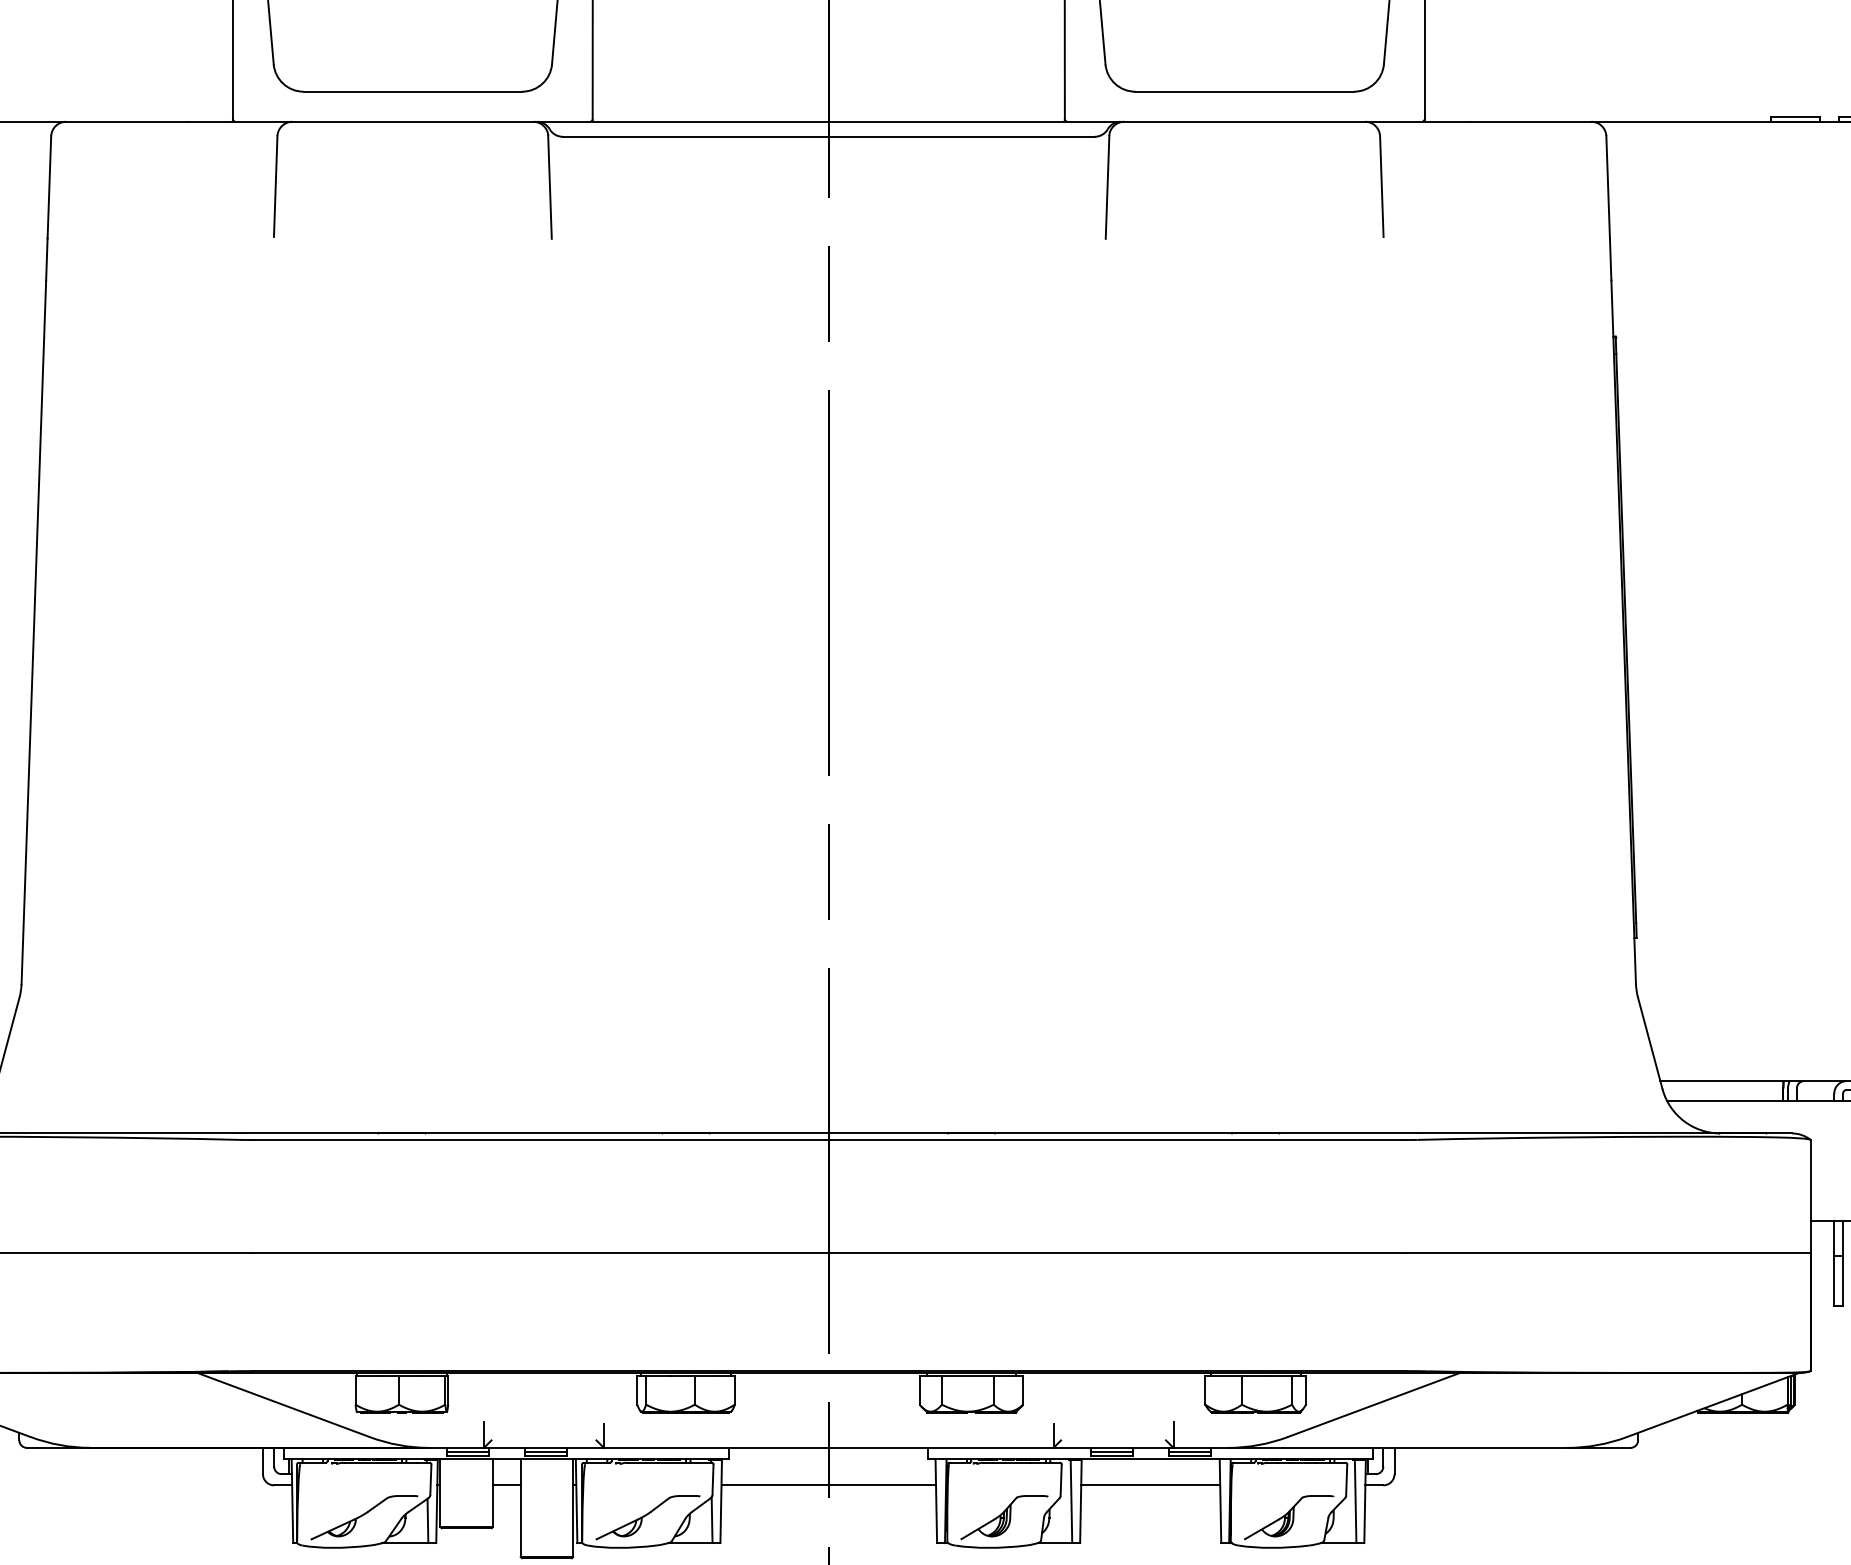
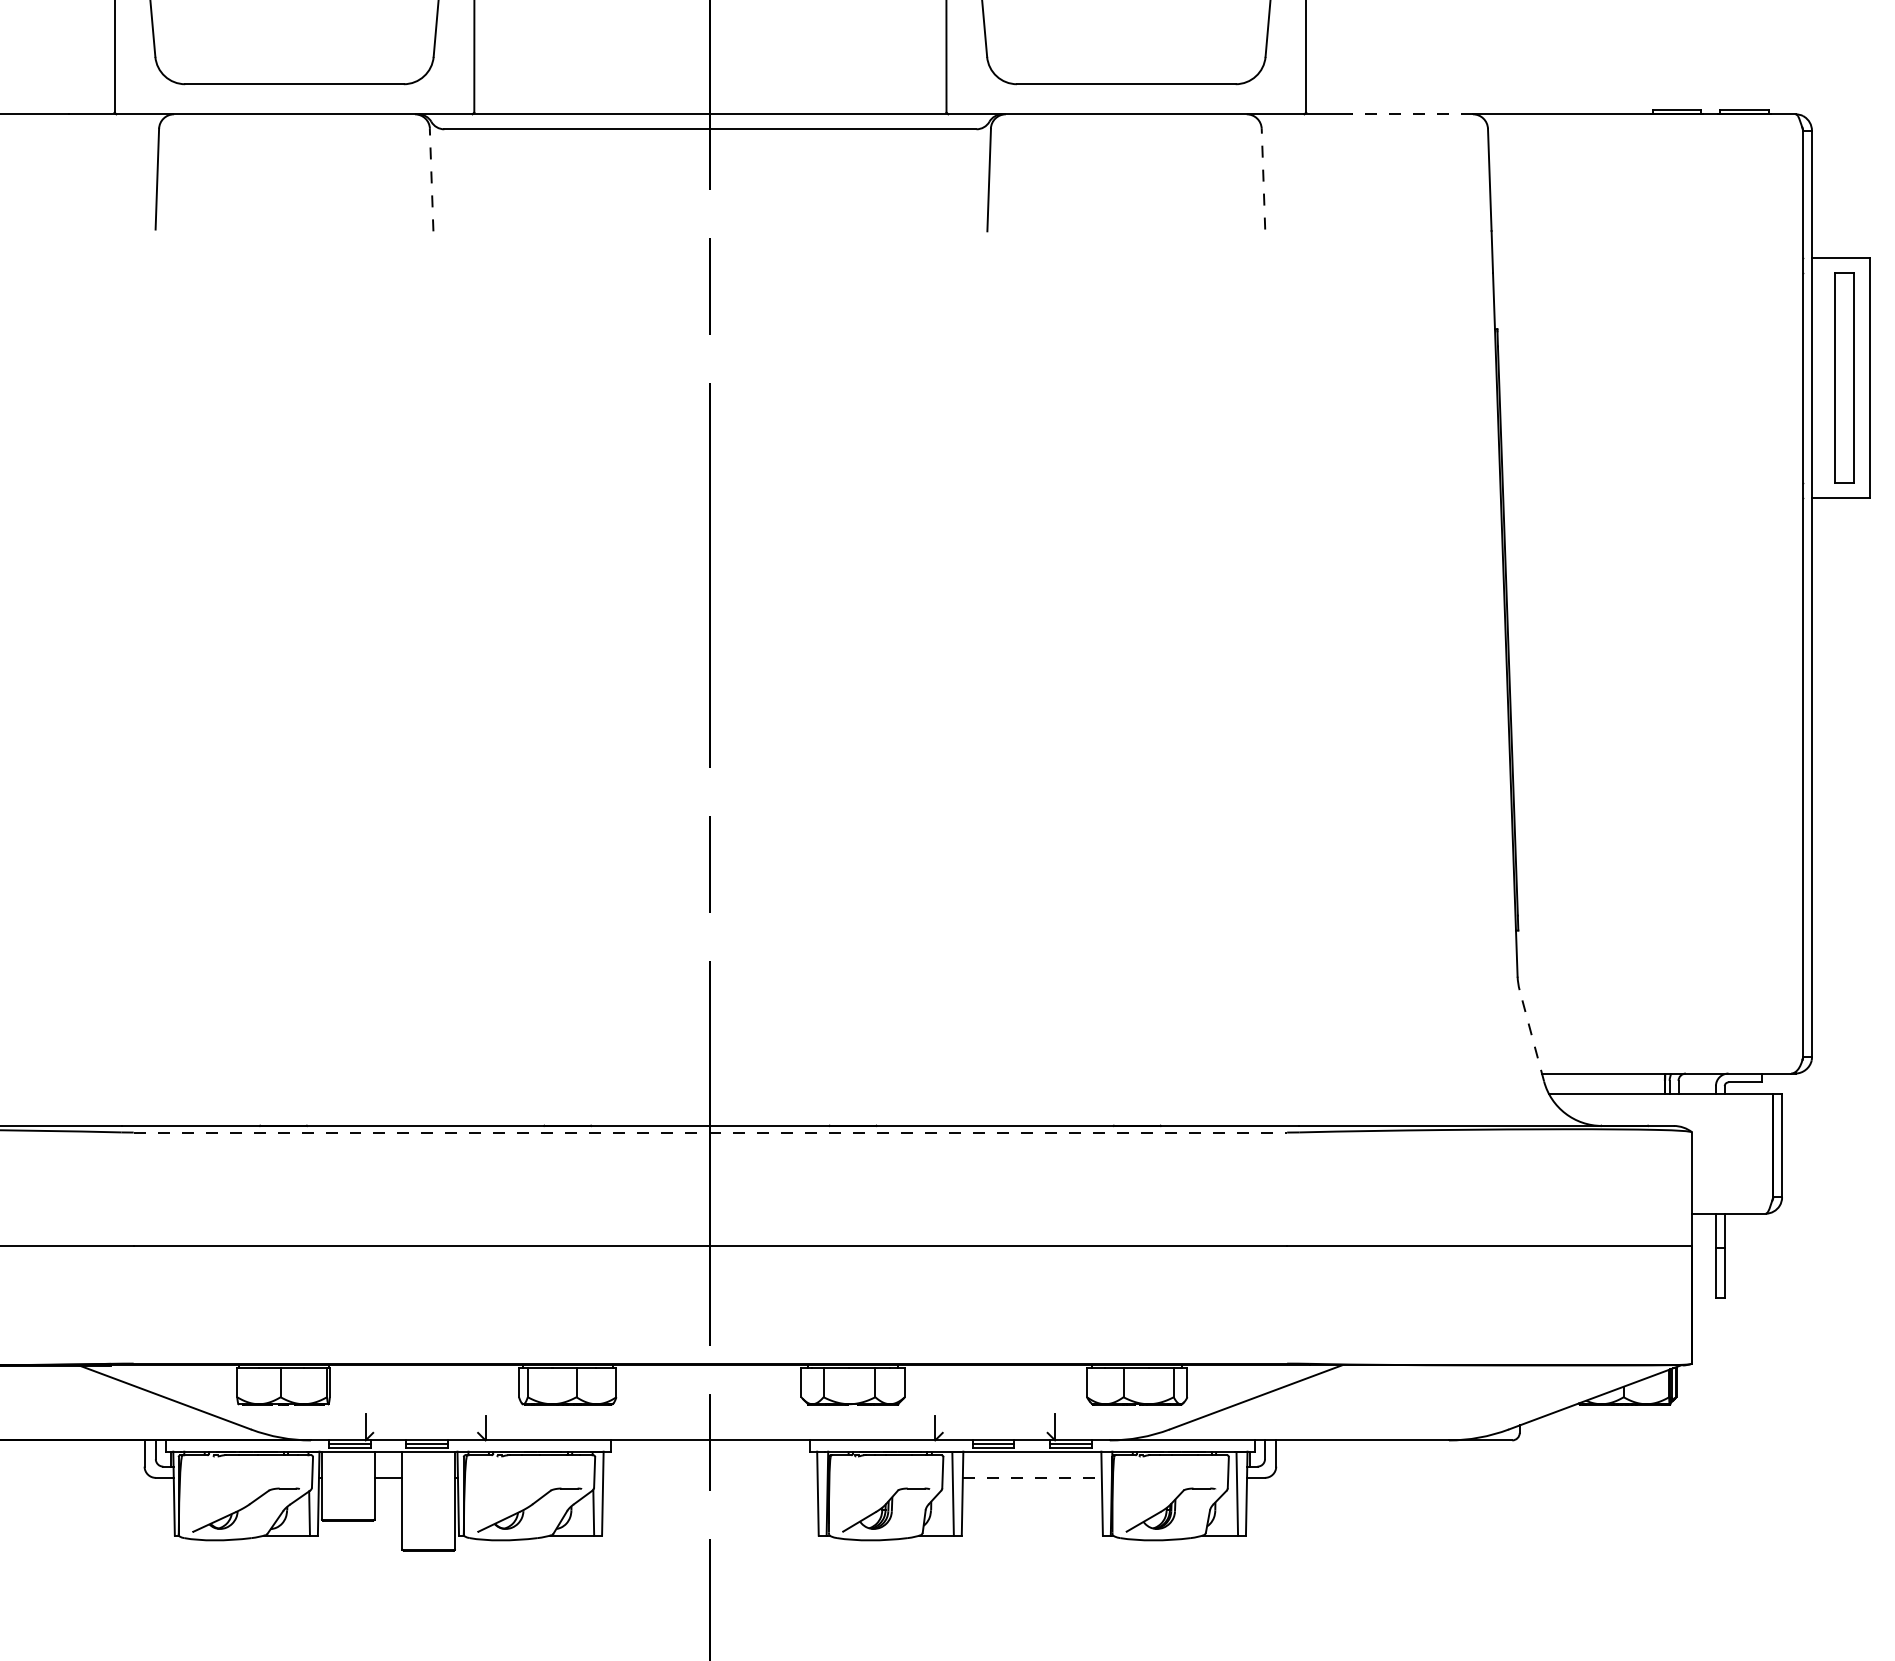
line: (1530, 121) -> (1412, 114), solid -> dashed
line: (1381, 185) -> (1263, 178), solid -> dashed
line: (549, 186) -> (431, 179), solid -> dashed
line: (1649, 1042) -> (1531, 1035), solid -> dashed
line: (828, 1139) -> (710, 1132), solid -> dashed
line: (828, 1484) -> (710, 1477), removed
line: (1150, 1484) -> (1032, 1477), solid -> dashed

